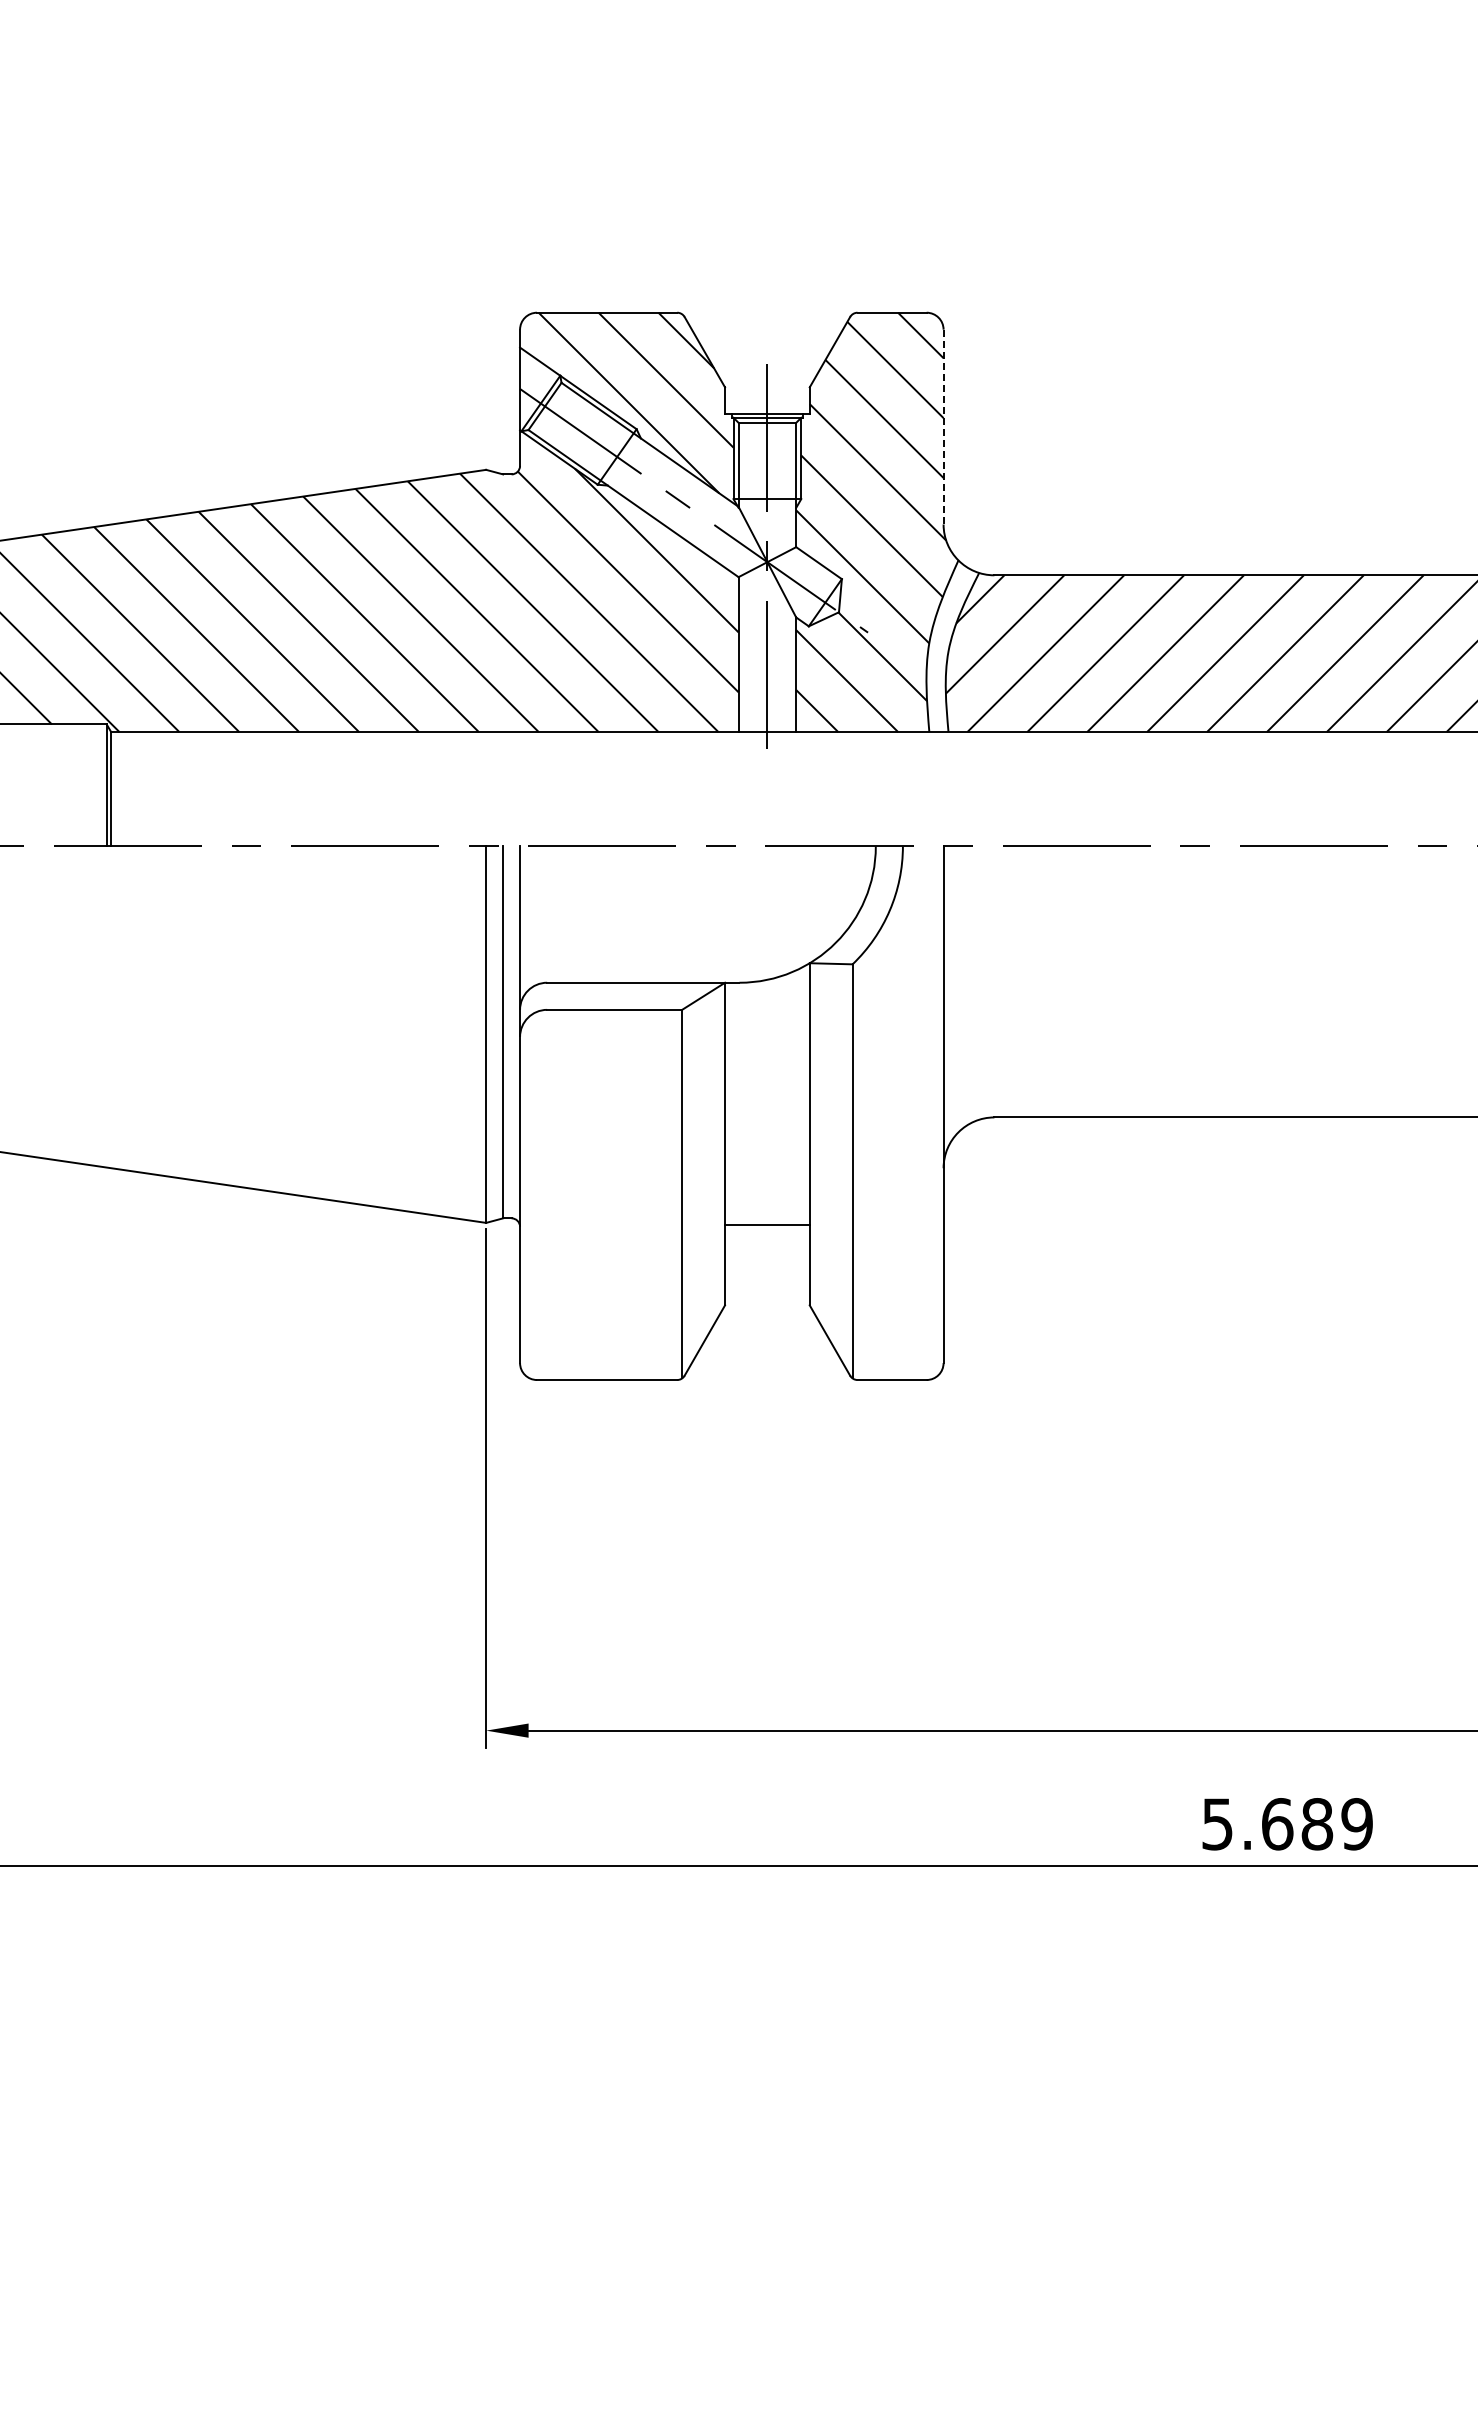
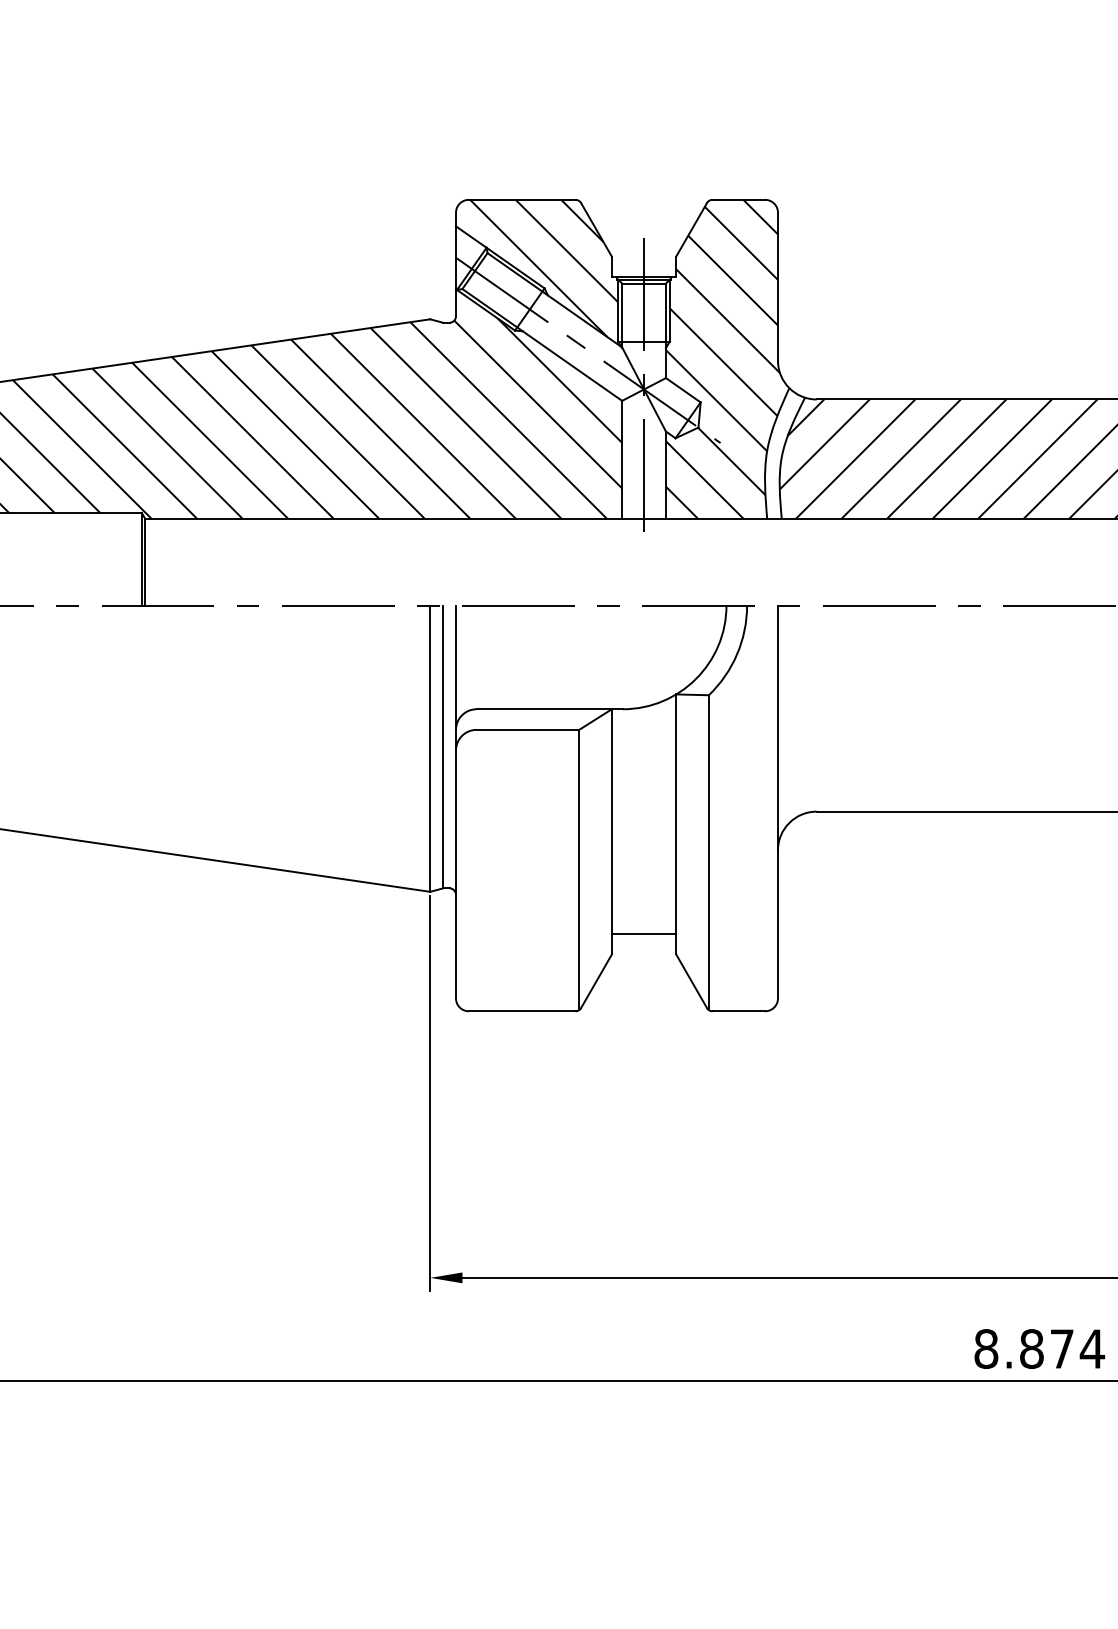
line: (943, 427) -> (777, 287), dashed -> solid
line: (767, 1225) -> (644, 934), moved
text: (1287, 1824) -> (1039, 1349), 5.689 -> 8.874

